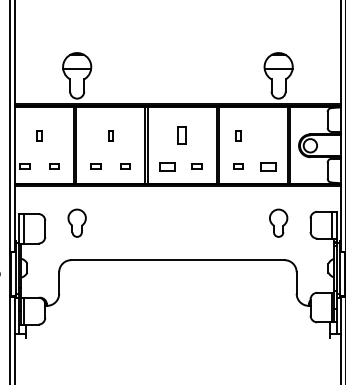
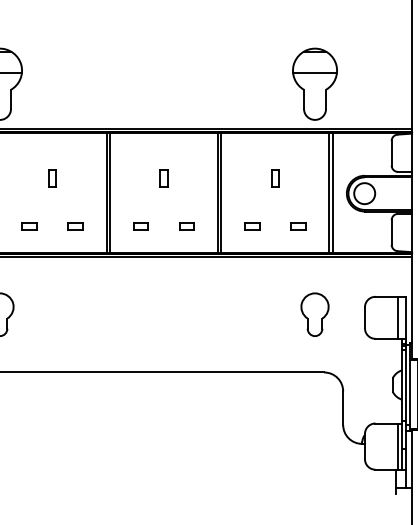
part: (181, 135) -> (163, 177), size x0.62
part: (238, 135) -> (275, 177), moved
part: (167, 166) -> (141, 226), size x0.62
part: (267, 166) -> (297, 226), size x0.62

